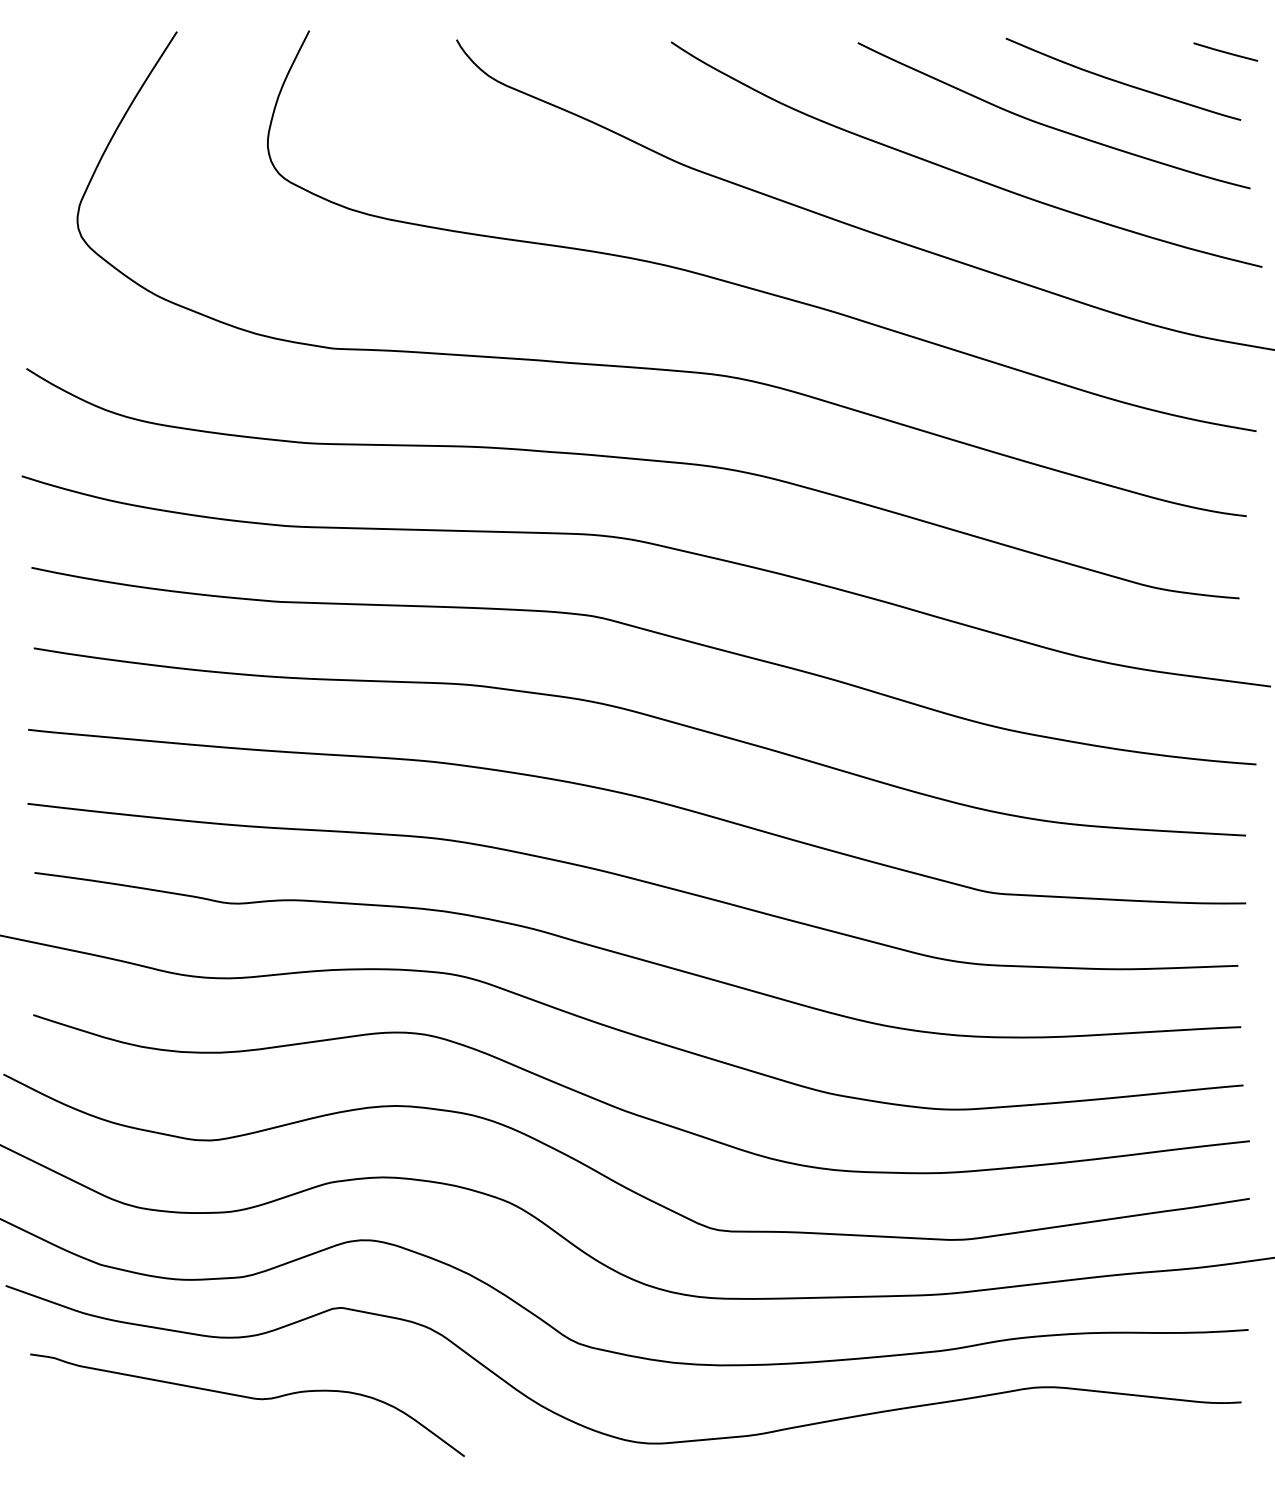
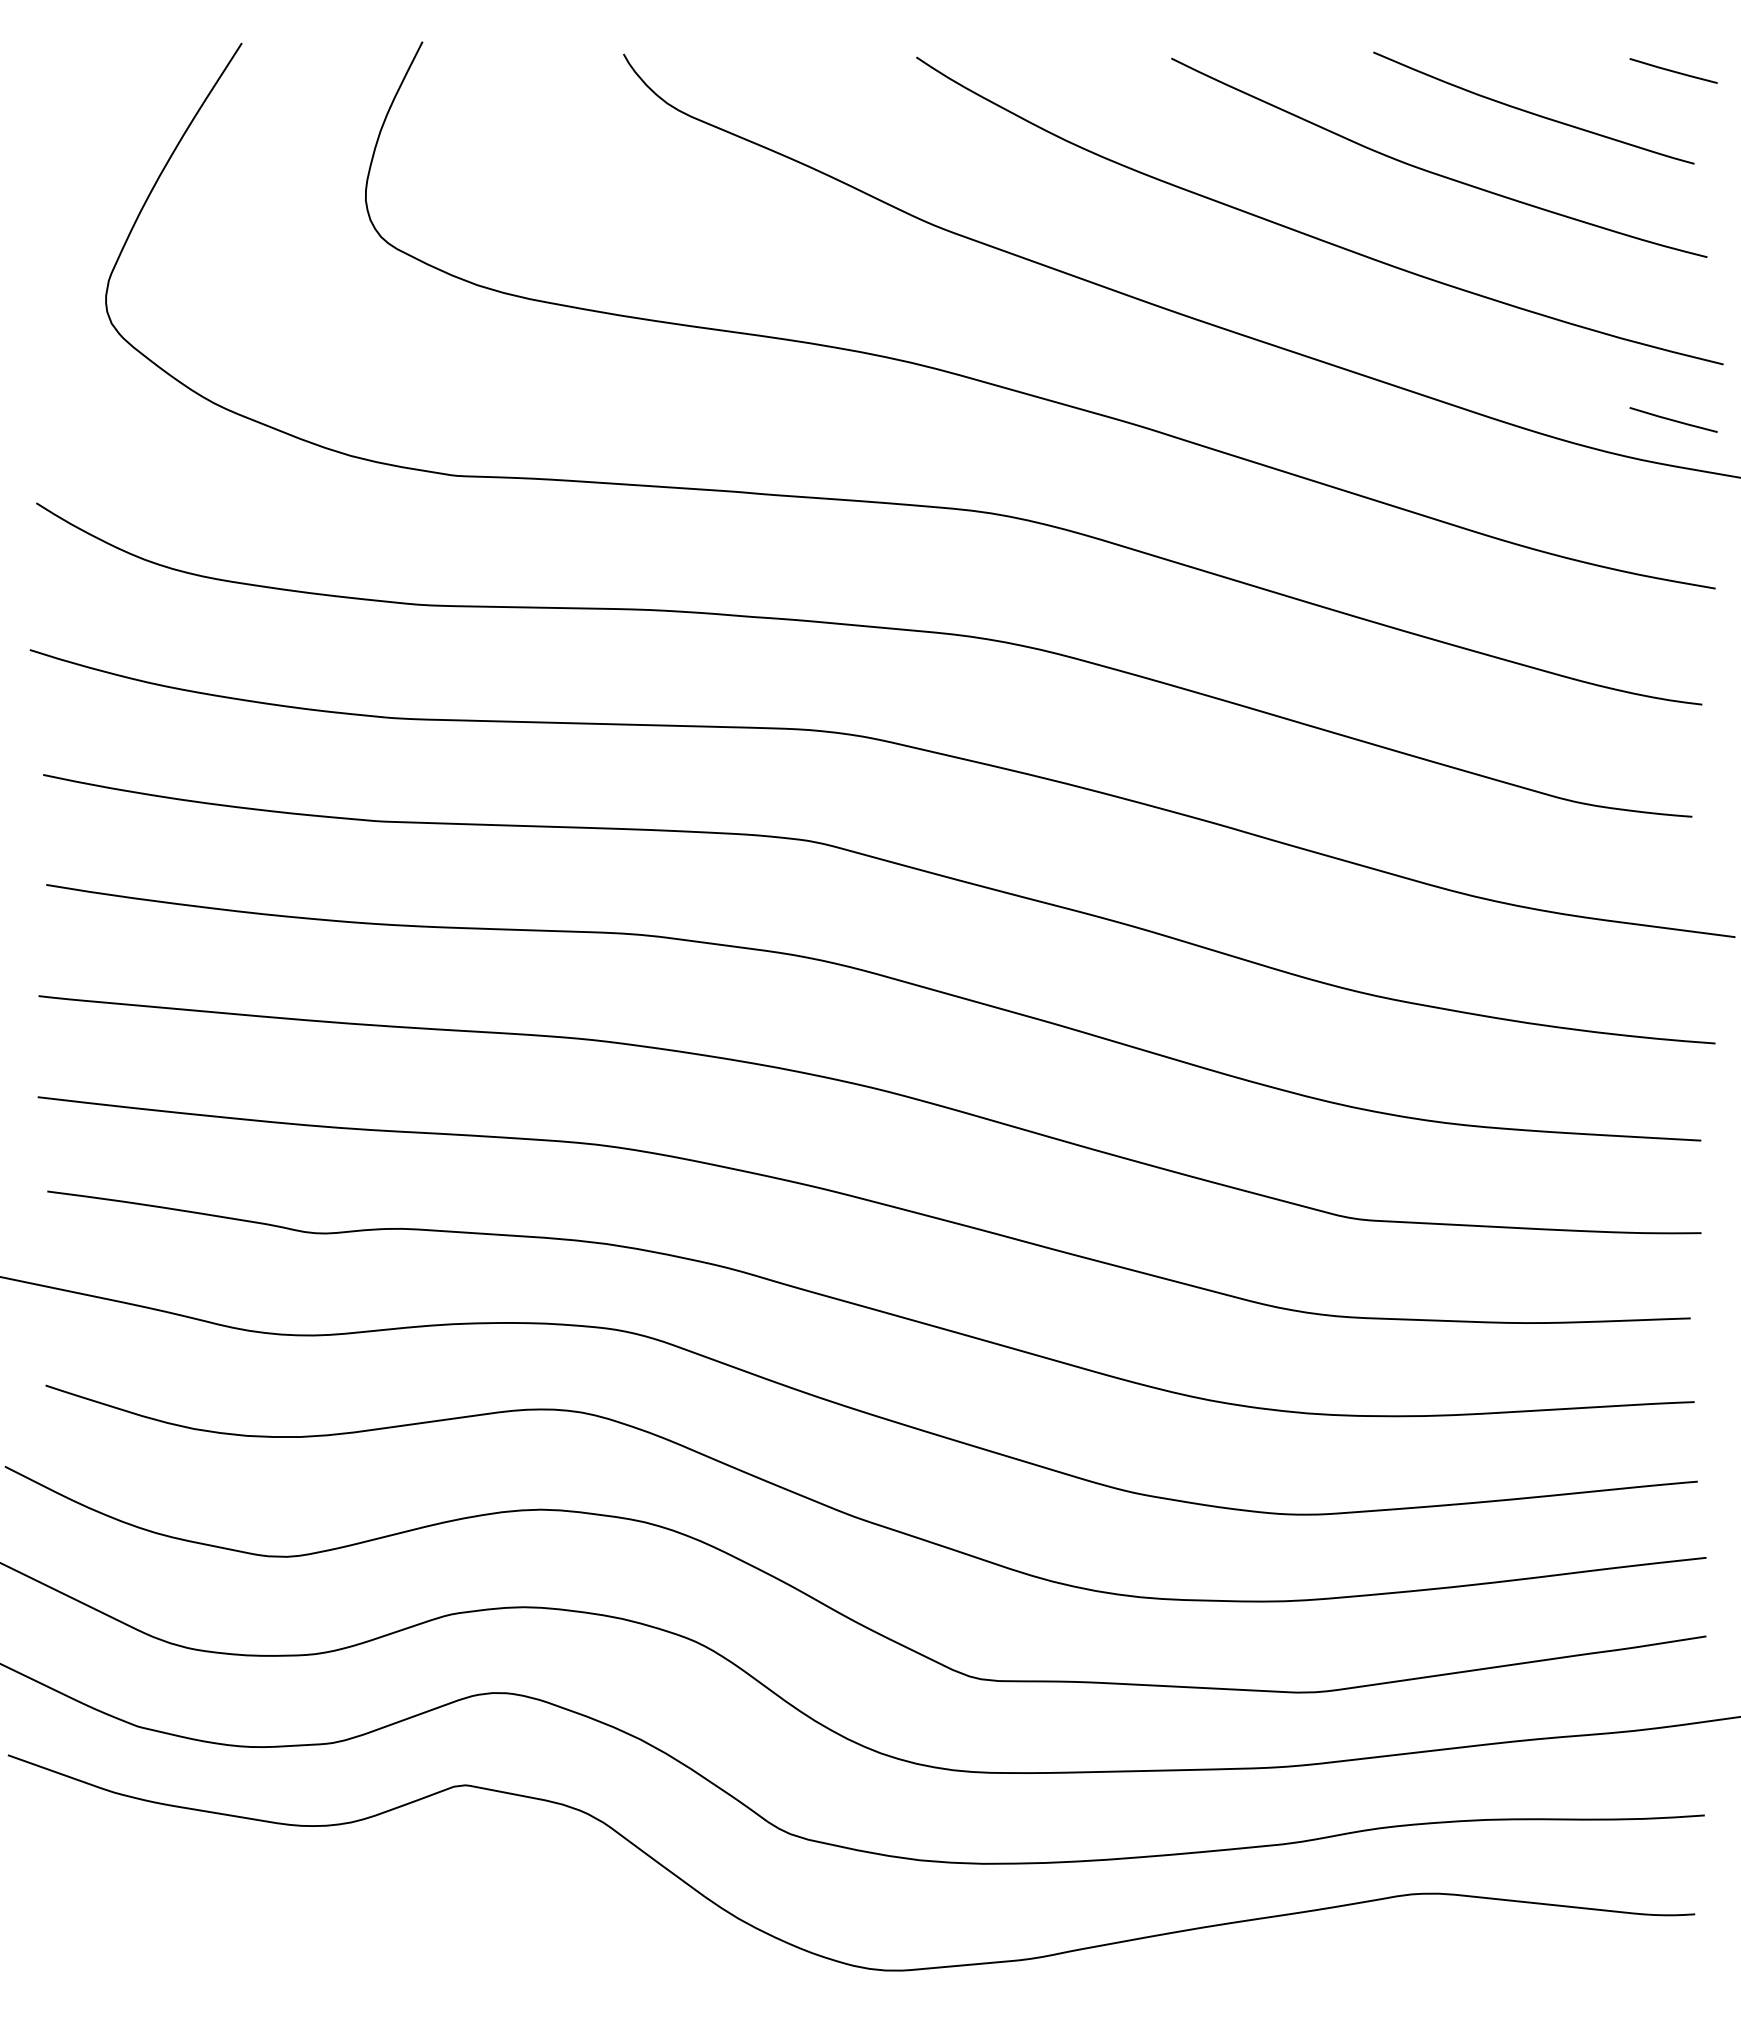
line: (1225, 307) -> (1673, 419), added
curve: (247, 1398) -> (337, 1908), removed

